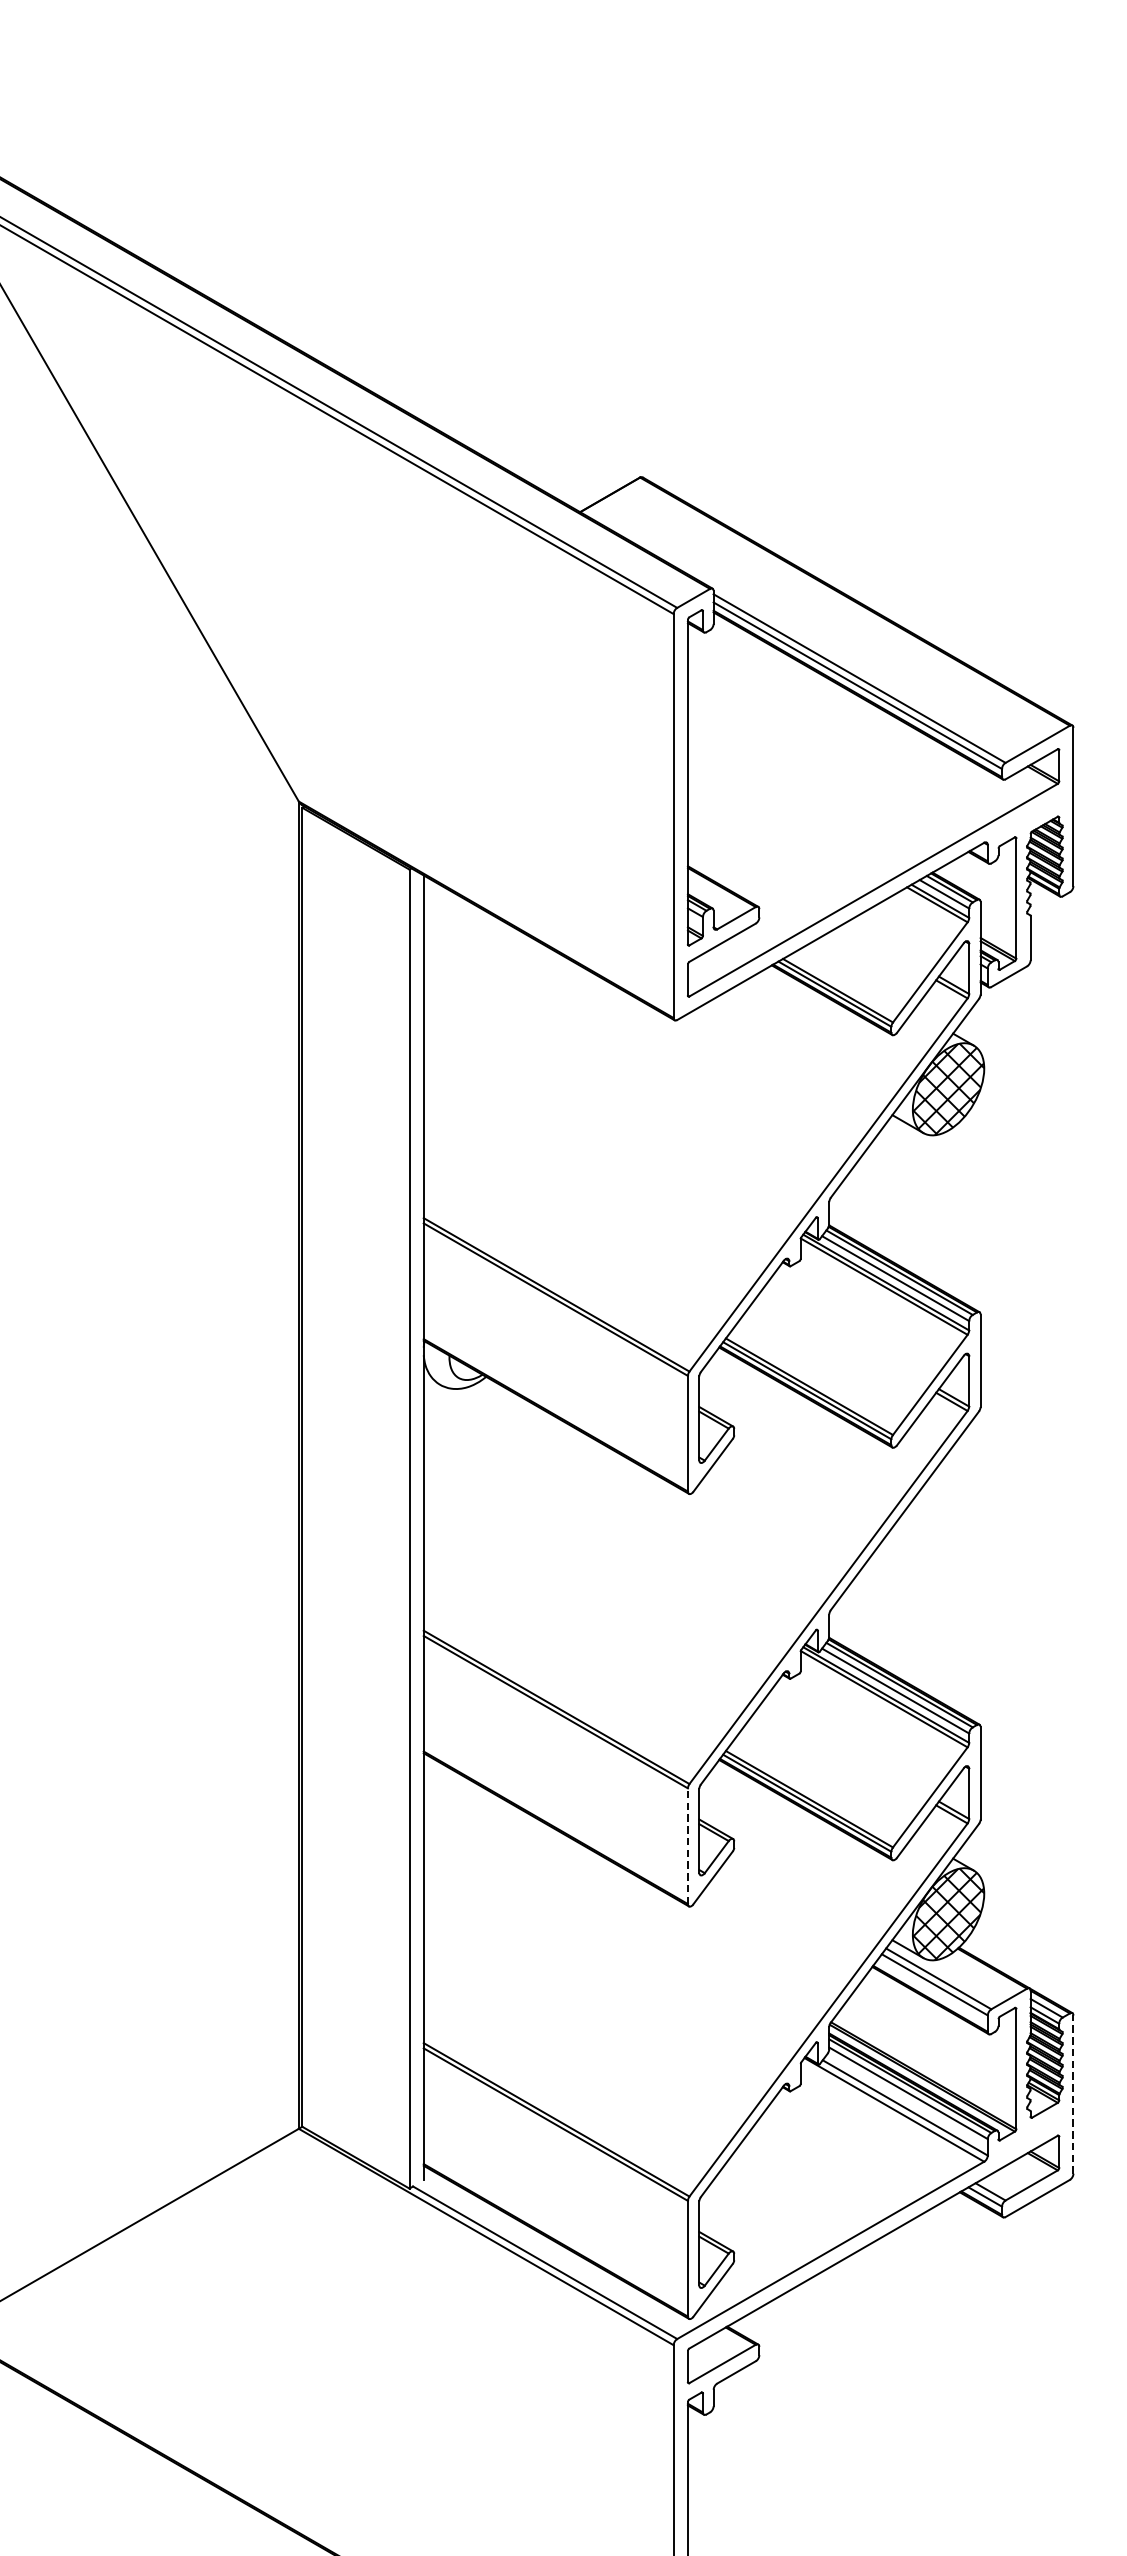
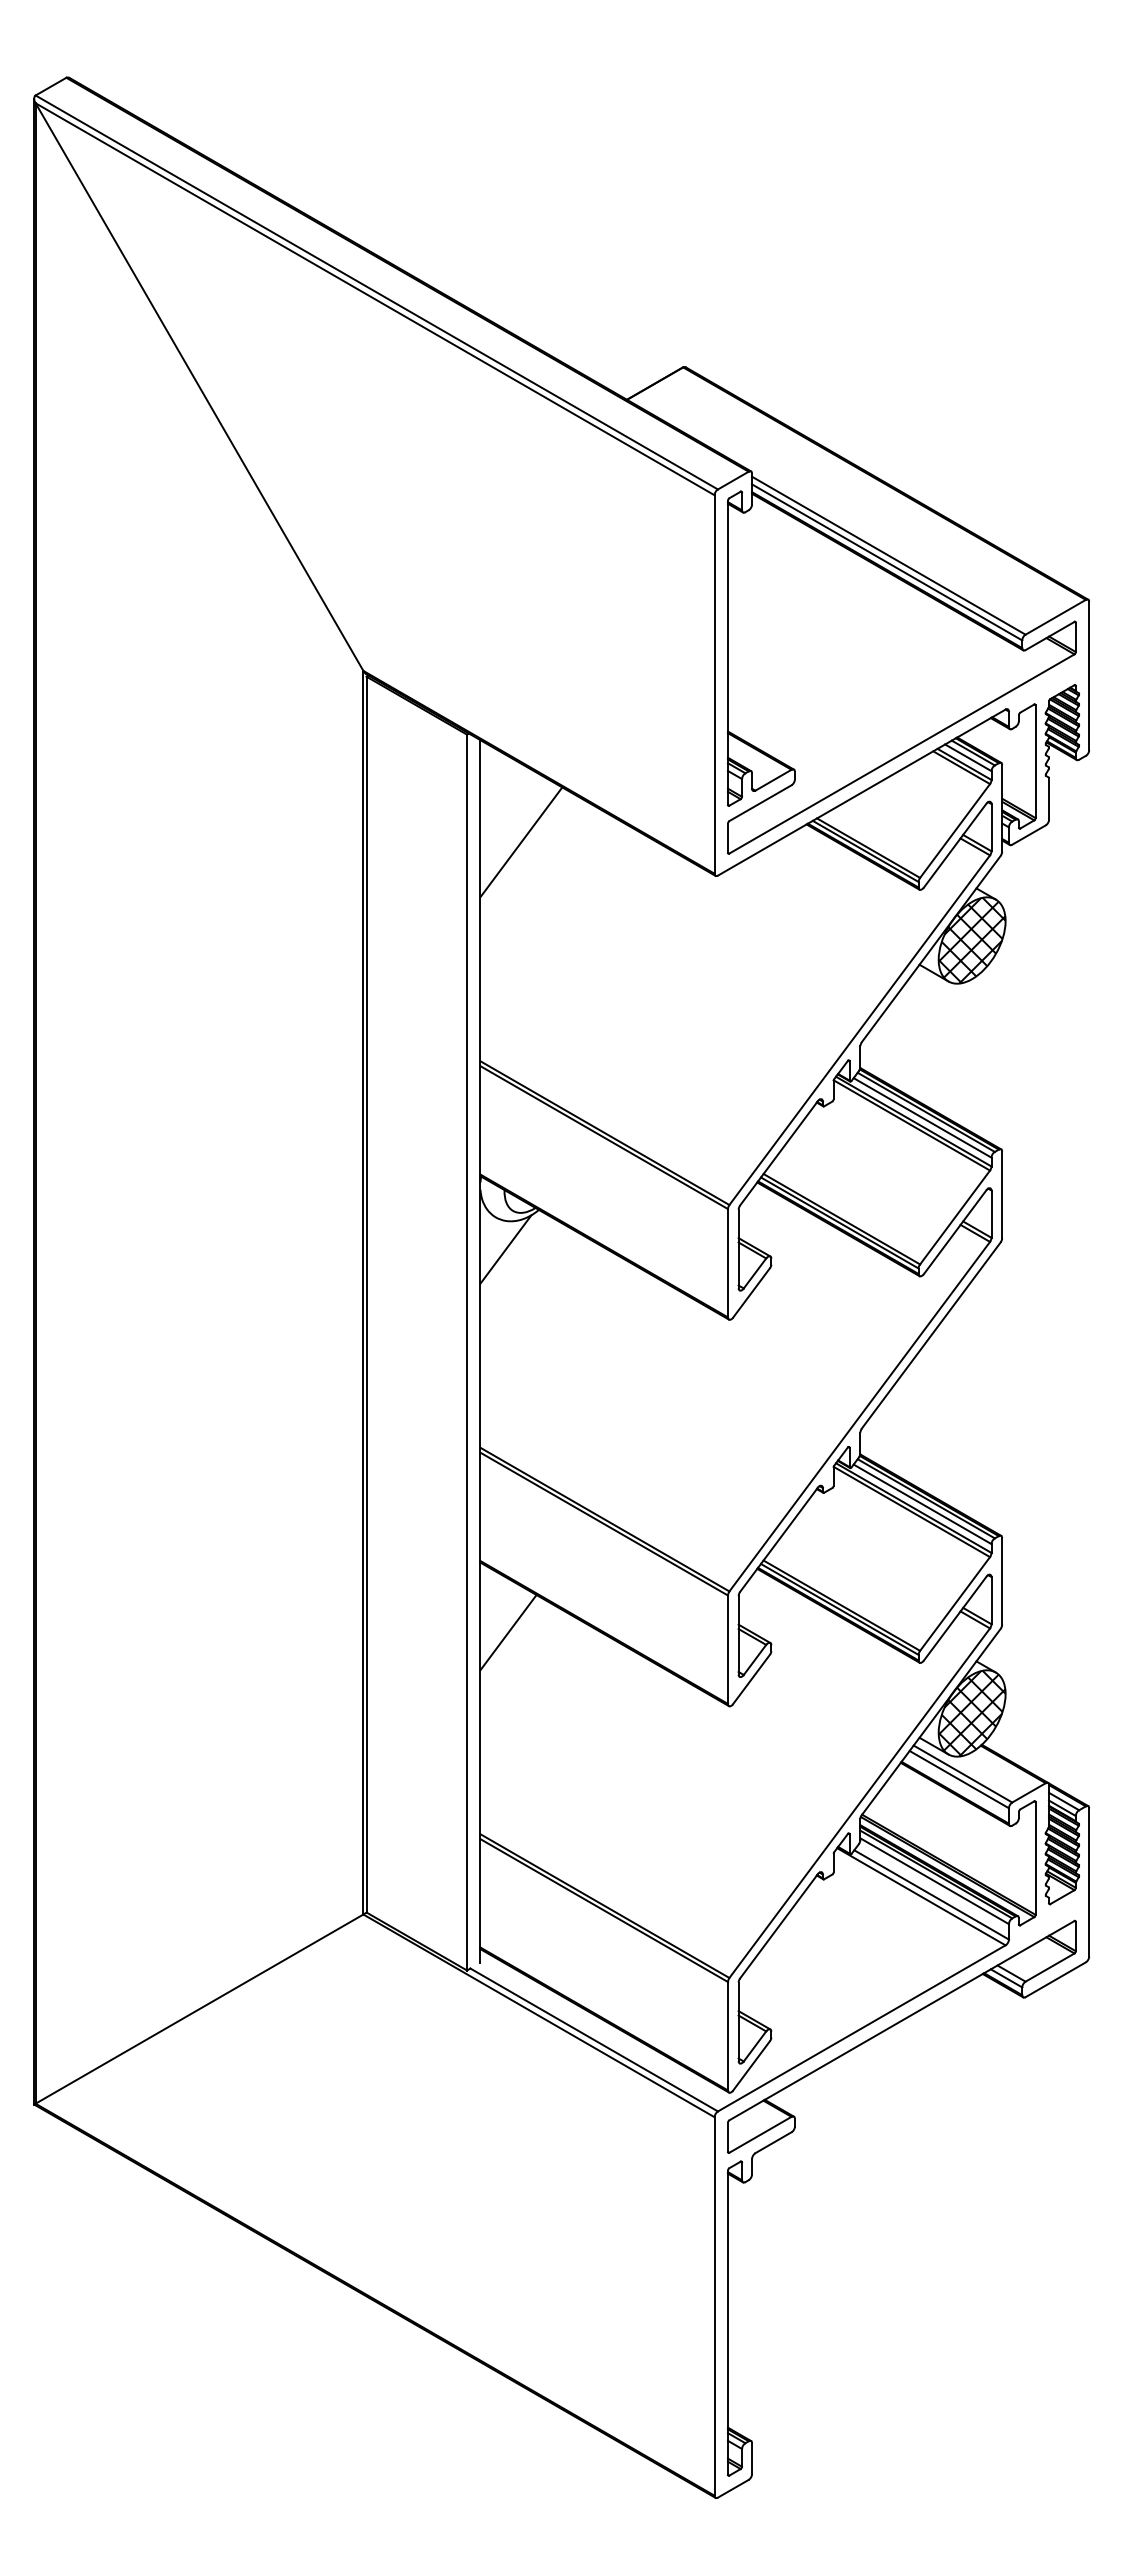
line: (467, 984) -> (521, 842), added
line: (450, 1419) -> (505, 1249), added
line: (453, 1827) -> (508, 1632), added
line: (688, 1845) -> (728, 1649), dashed -> solid
line: (1073, 2093) -> (1089, 1881), dashed -> solid

